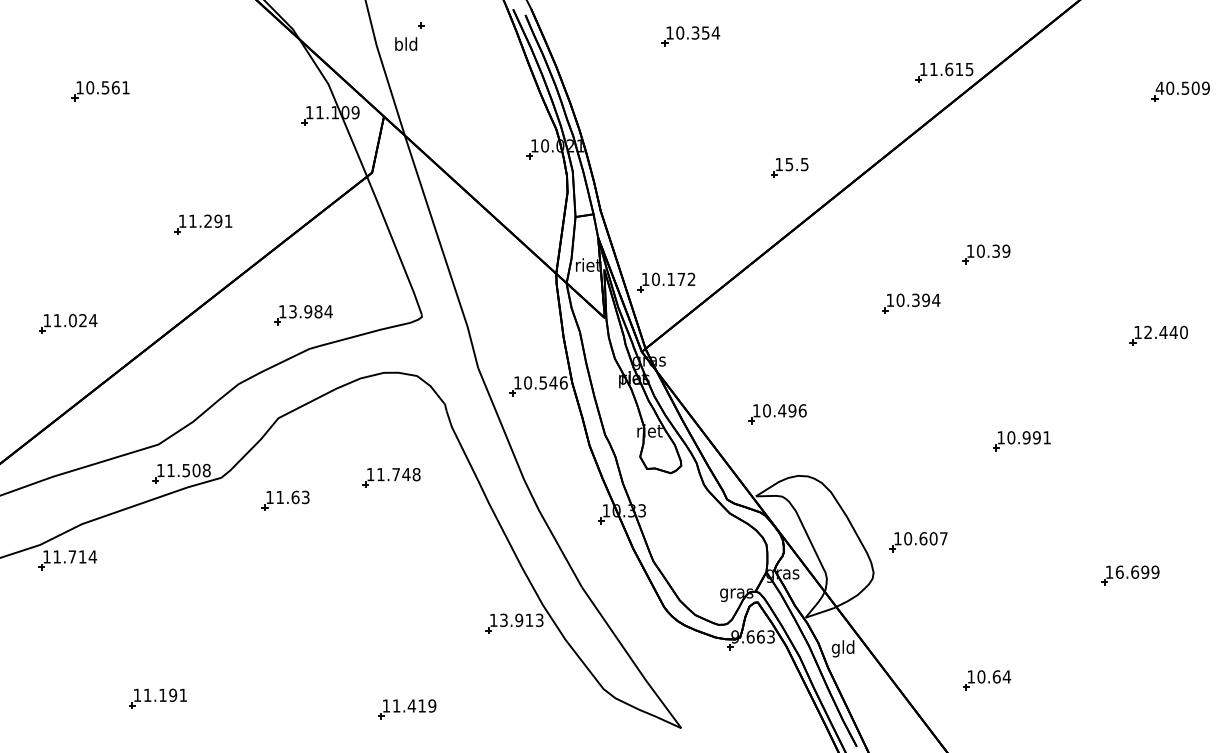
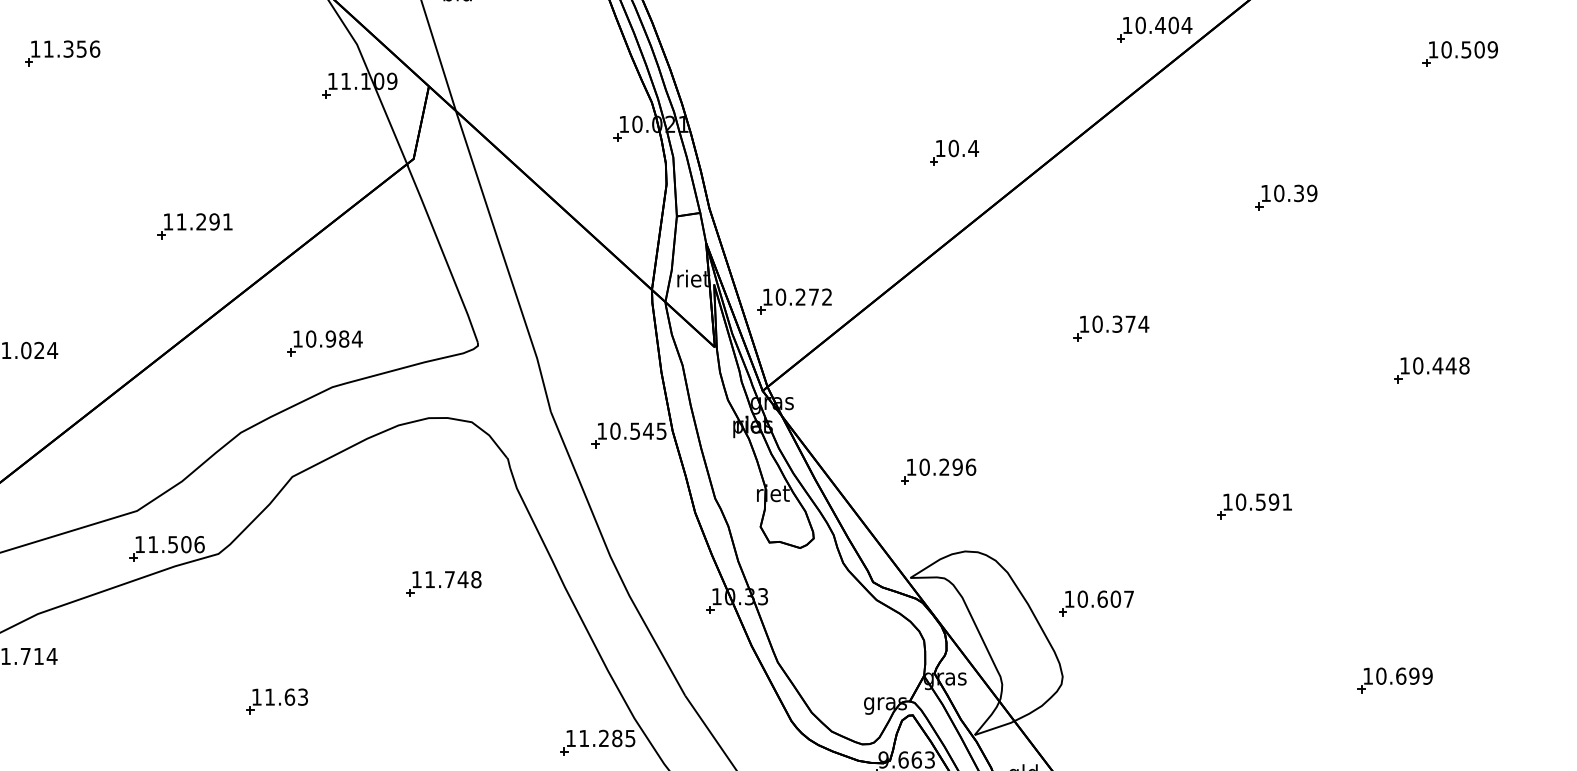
text: (951, 69) -> (1163, 25), 11.615 -> 10.404
text: (108, 87) -> (72, 48), 10.561 -> 11.356
text: (1159, 87) -> (1432, 48), 40.509 -> 10.509
text: (796, 164) -> (962, 148), 15.5 -> 10.4
part: (986, 254) -> (1286, 197), moved
text: (670, 278) -> (799, 296), 10.172 -> 10.272
text: (926, 299) -> (1131, 323), 10.394 -> 10.374
text: (292, 311) -> (310, 338), 13.984 -> 10.984
text: (1165, 332) -> (1440, 365), 12.440 -> 10.448
text: (563, 382) -> (661, 430), 10.546 -> 10.545
text: (782, 410) -> (944, 466), 10.496 -> 10.296
text: (1026, 437) -> (1260, 501), 10.991 -> 10.591
text: (206, 470) -> (199, 544), 11.508 -> 11.506
part: (391, 477) -> (443, 583), moved
part: (285, 500) -> (276, 701), moved
part: (918, 542) -> (1096, 604), moved
text: (1119, 571) -> (1380, 675), 16.699 -> 10.699
text: (521, 620) -> (606, 738), 13.913 -> 11.285

